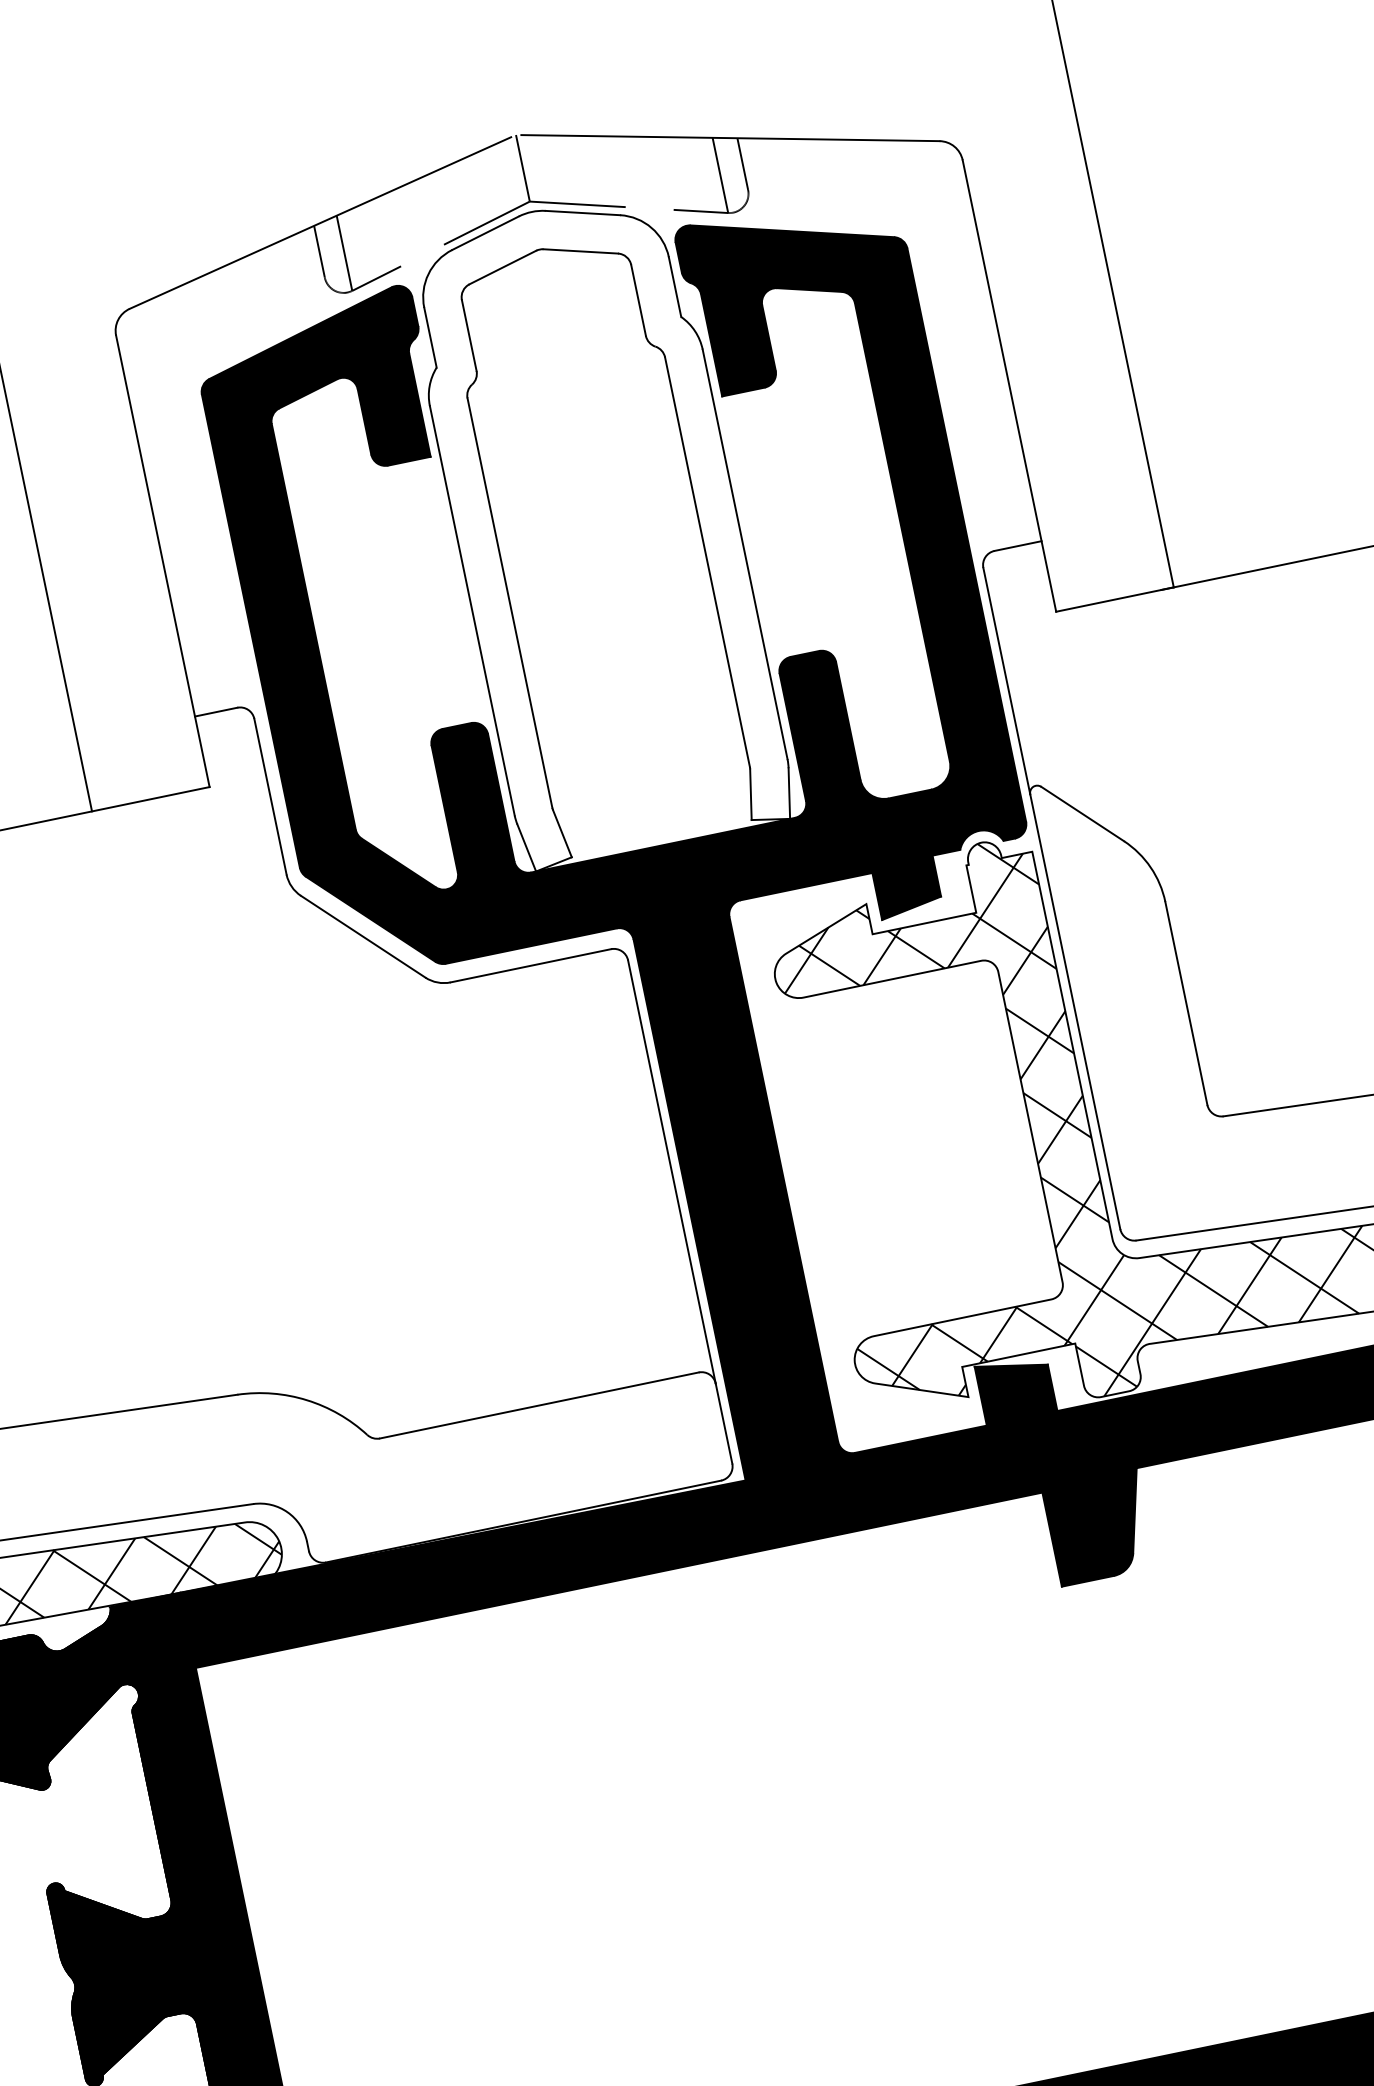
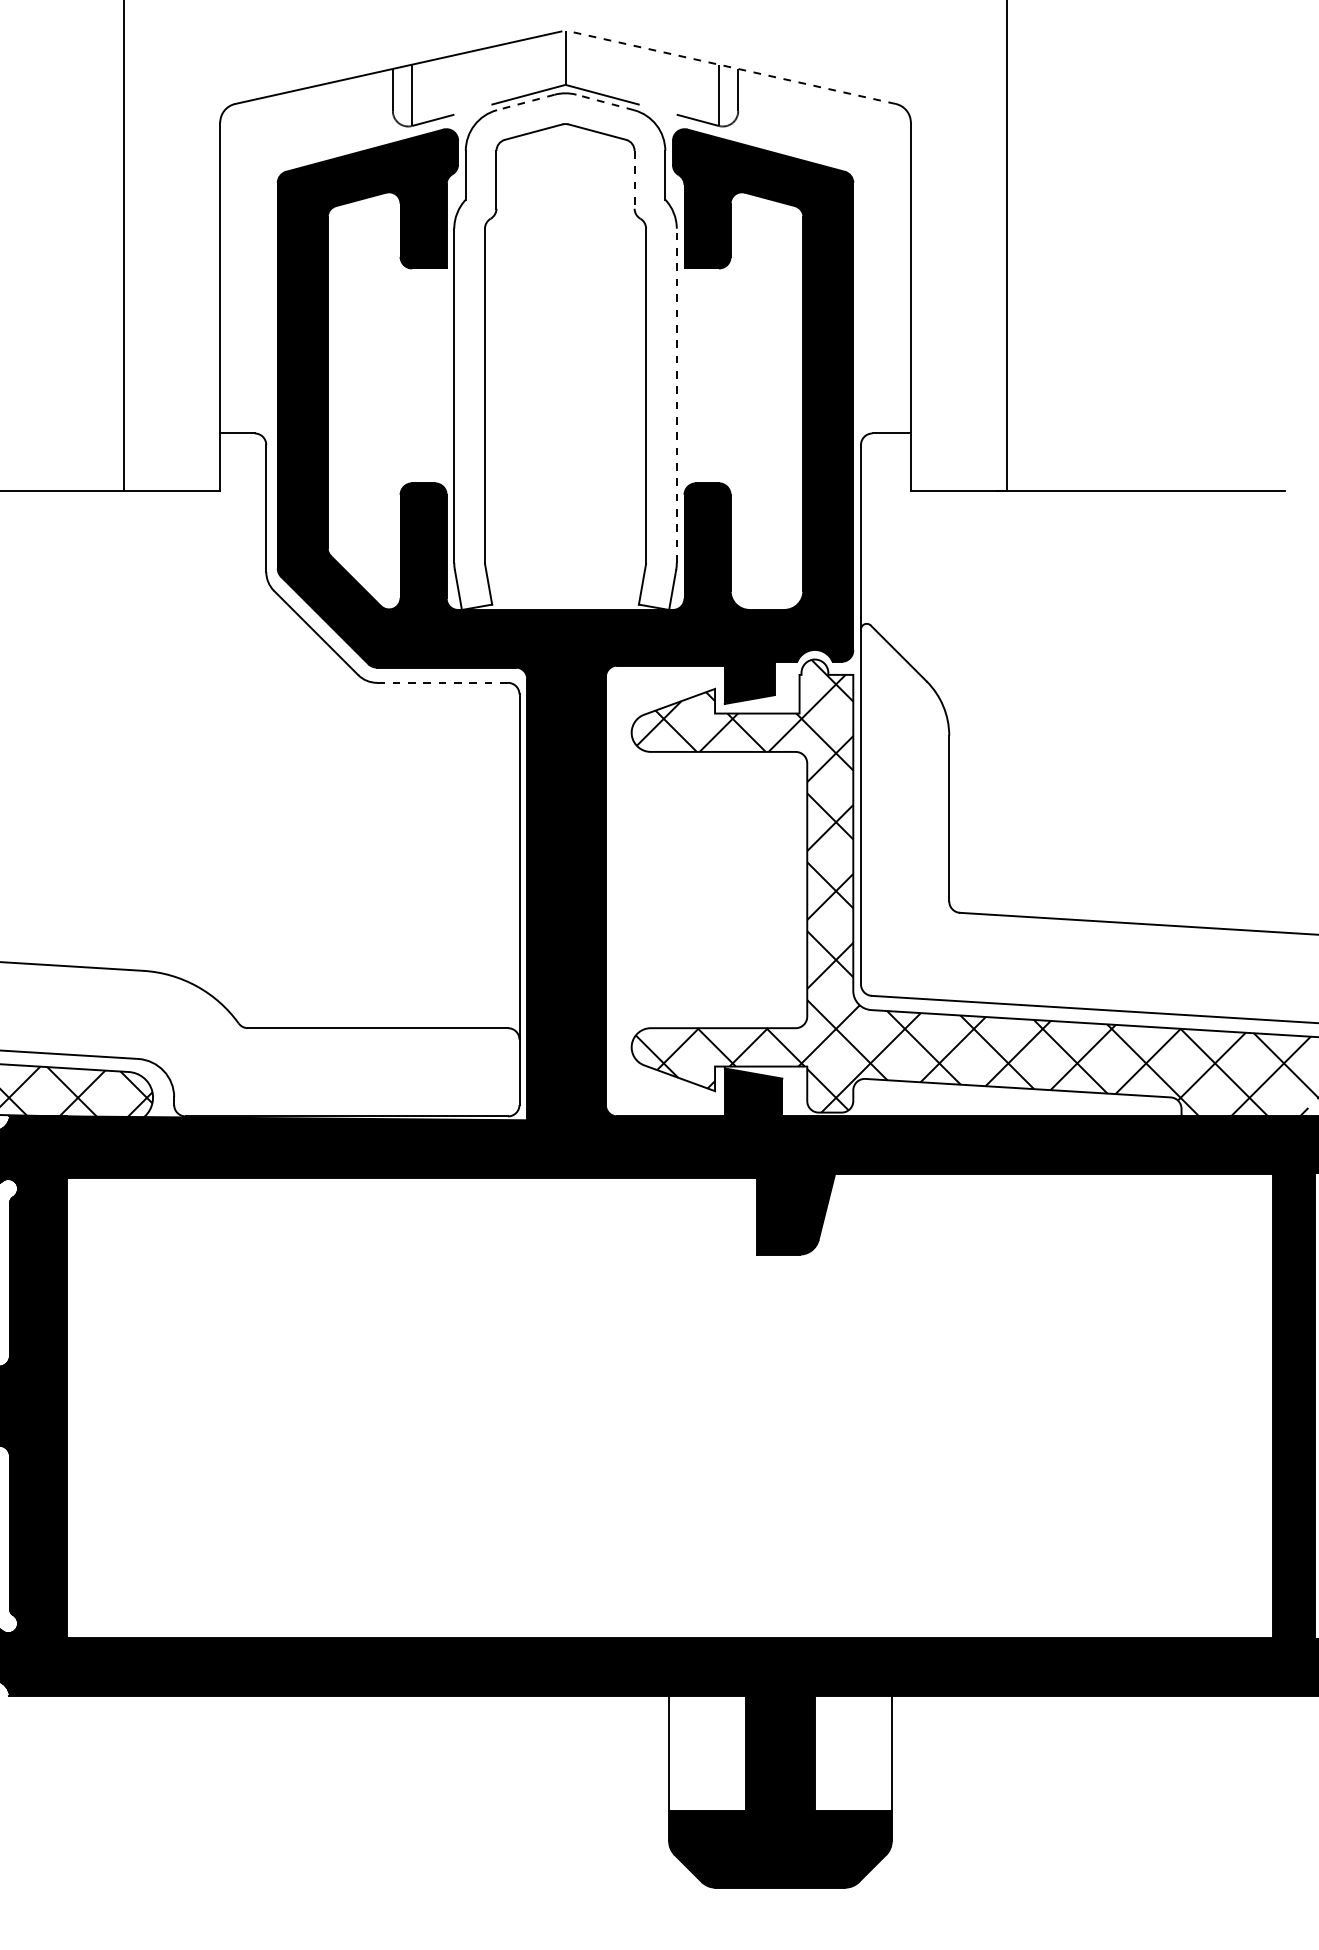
line: (730, 137) -> (732, 67), solid -> dashed
line: (583, 213) -> (605, 102), solid -> dashed
line: (485, 233) -> (525, 102), solid -> dashed
line: (638, 300) -> (634, 179), solid -> dashed
line: (744, 554) -> (676, 395), solid -> dashed
line: (531, 965) -> (443, 682), solid -> dashed

